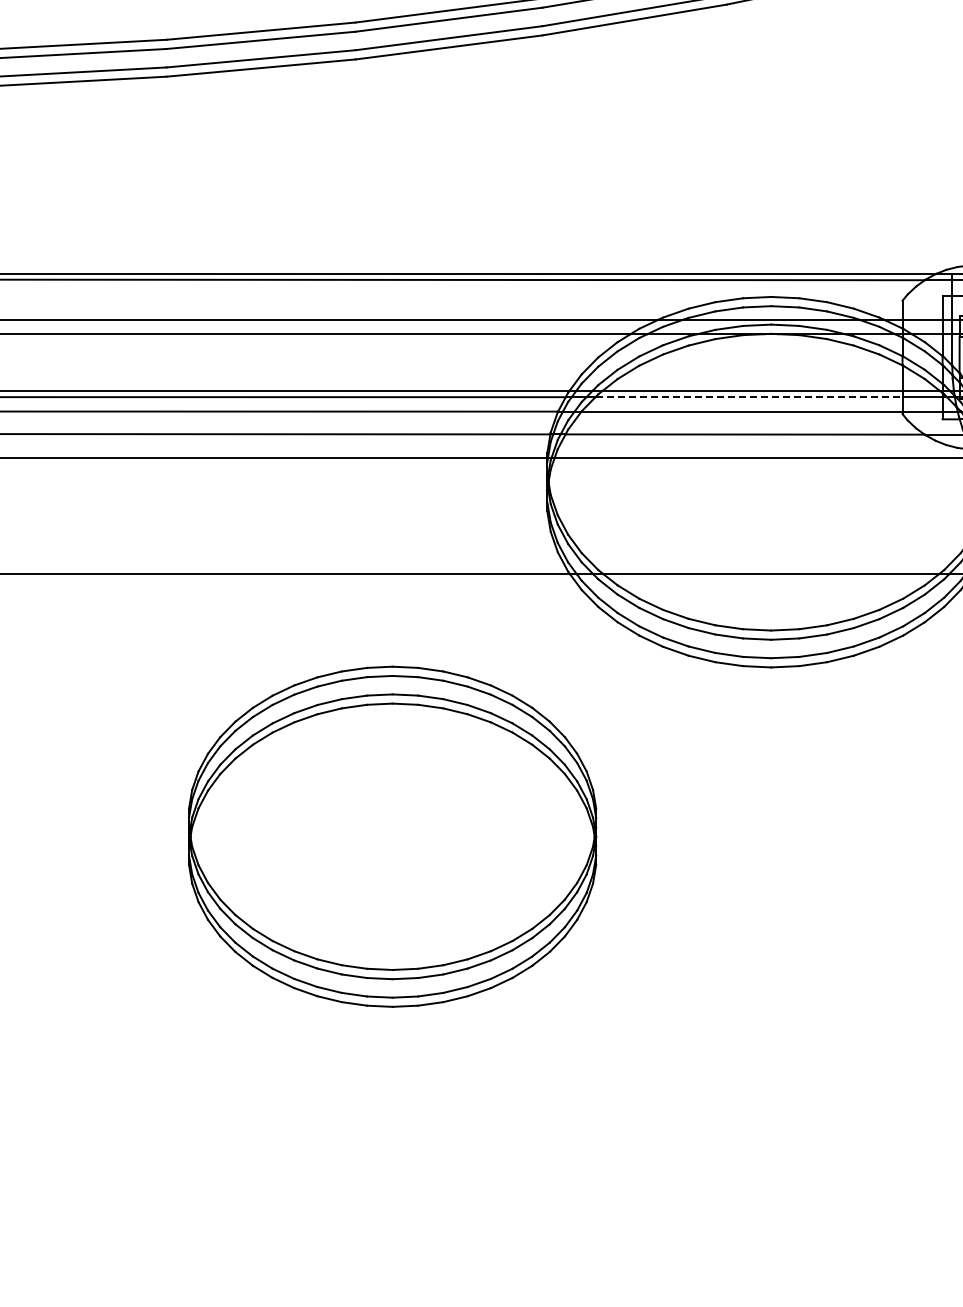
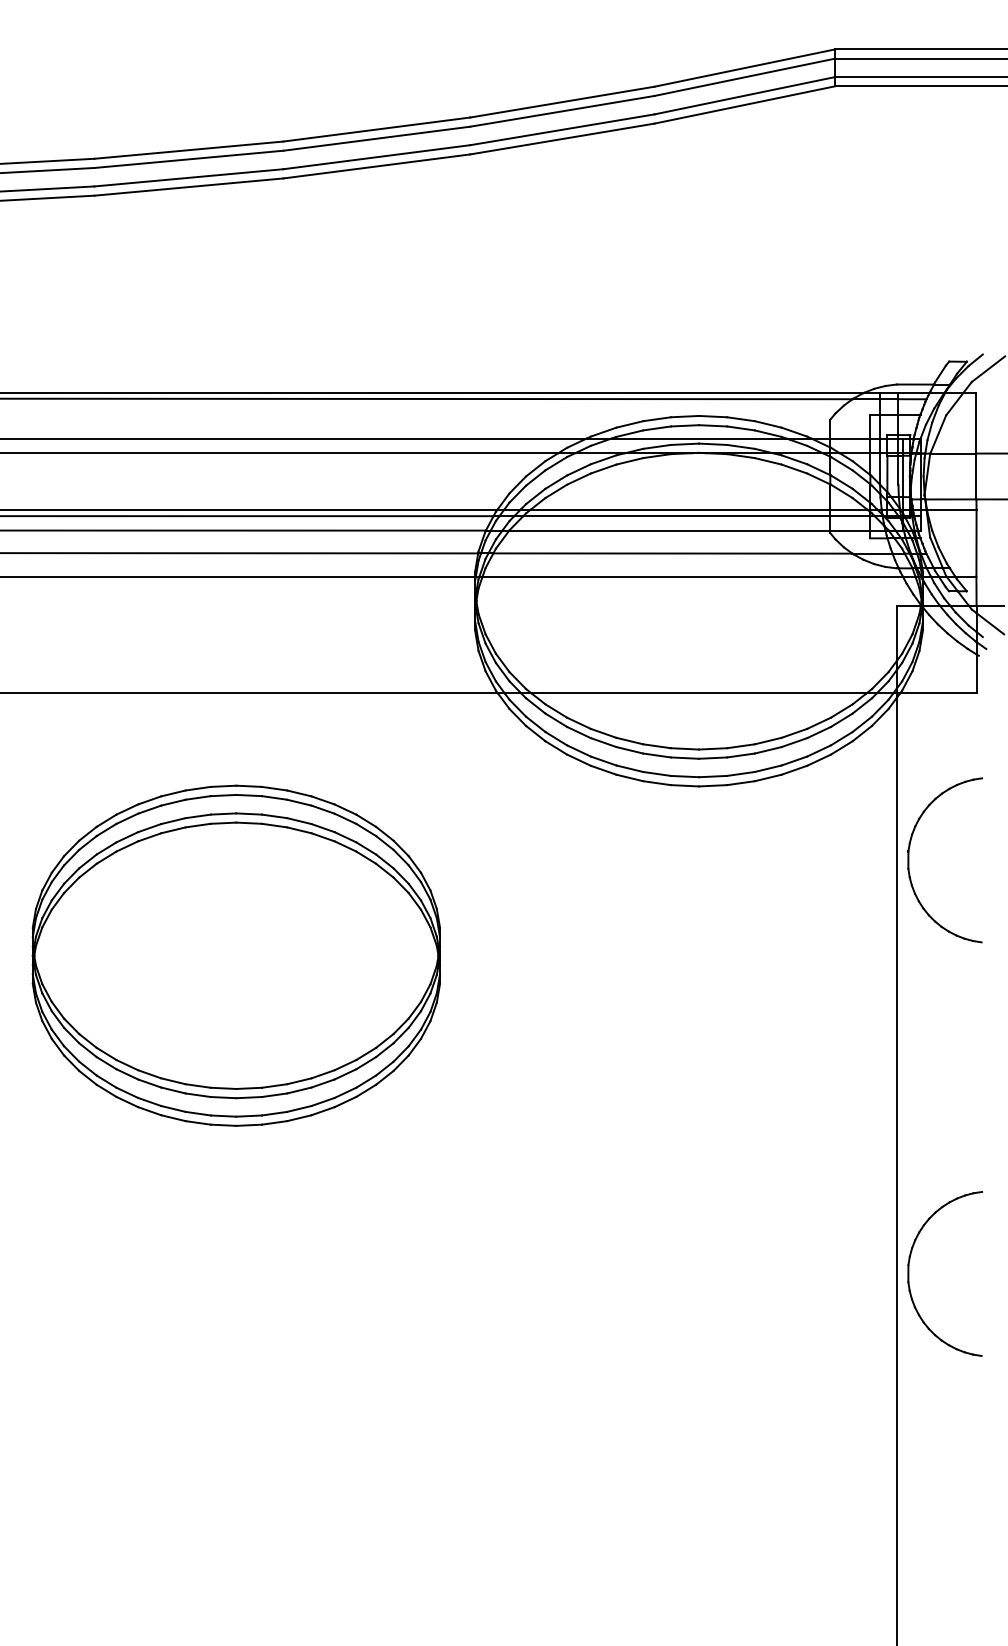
line: (749, 397) -> (677, 516), dashed -> solid
part: (391, 836) -> (235, 955), moved

